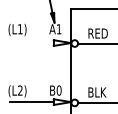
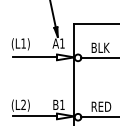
text: (98, 33) -> (101, 47), RED -> BLK
line: (31, 43) -> (34, 57), added
text: (59, 90) -> (62, 104), B0 -> B1
text: (98, 92) -> (101, 106), BLK -> RED

